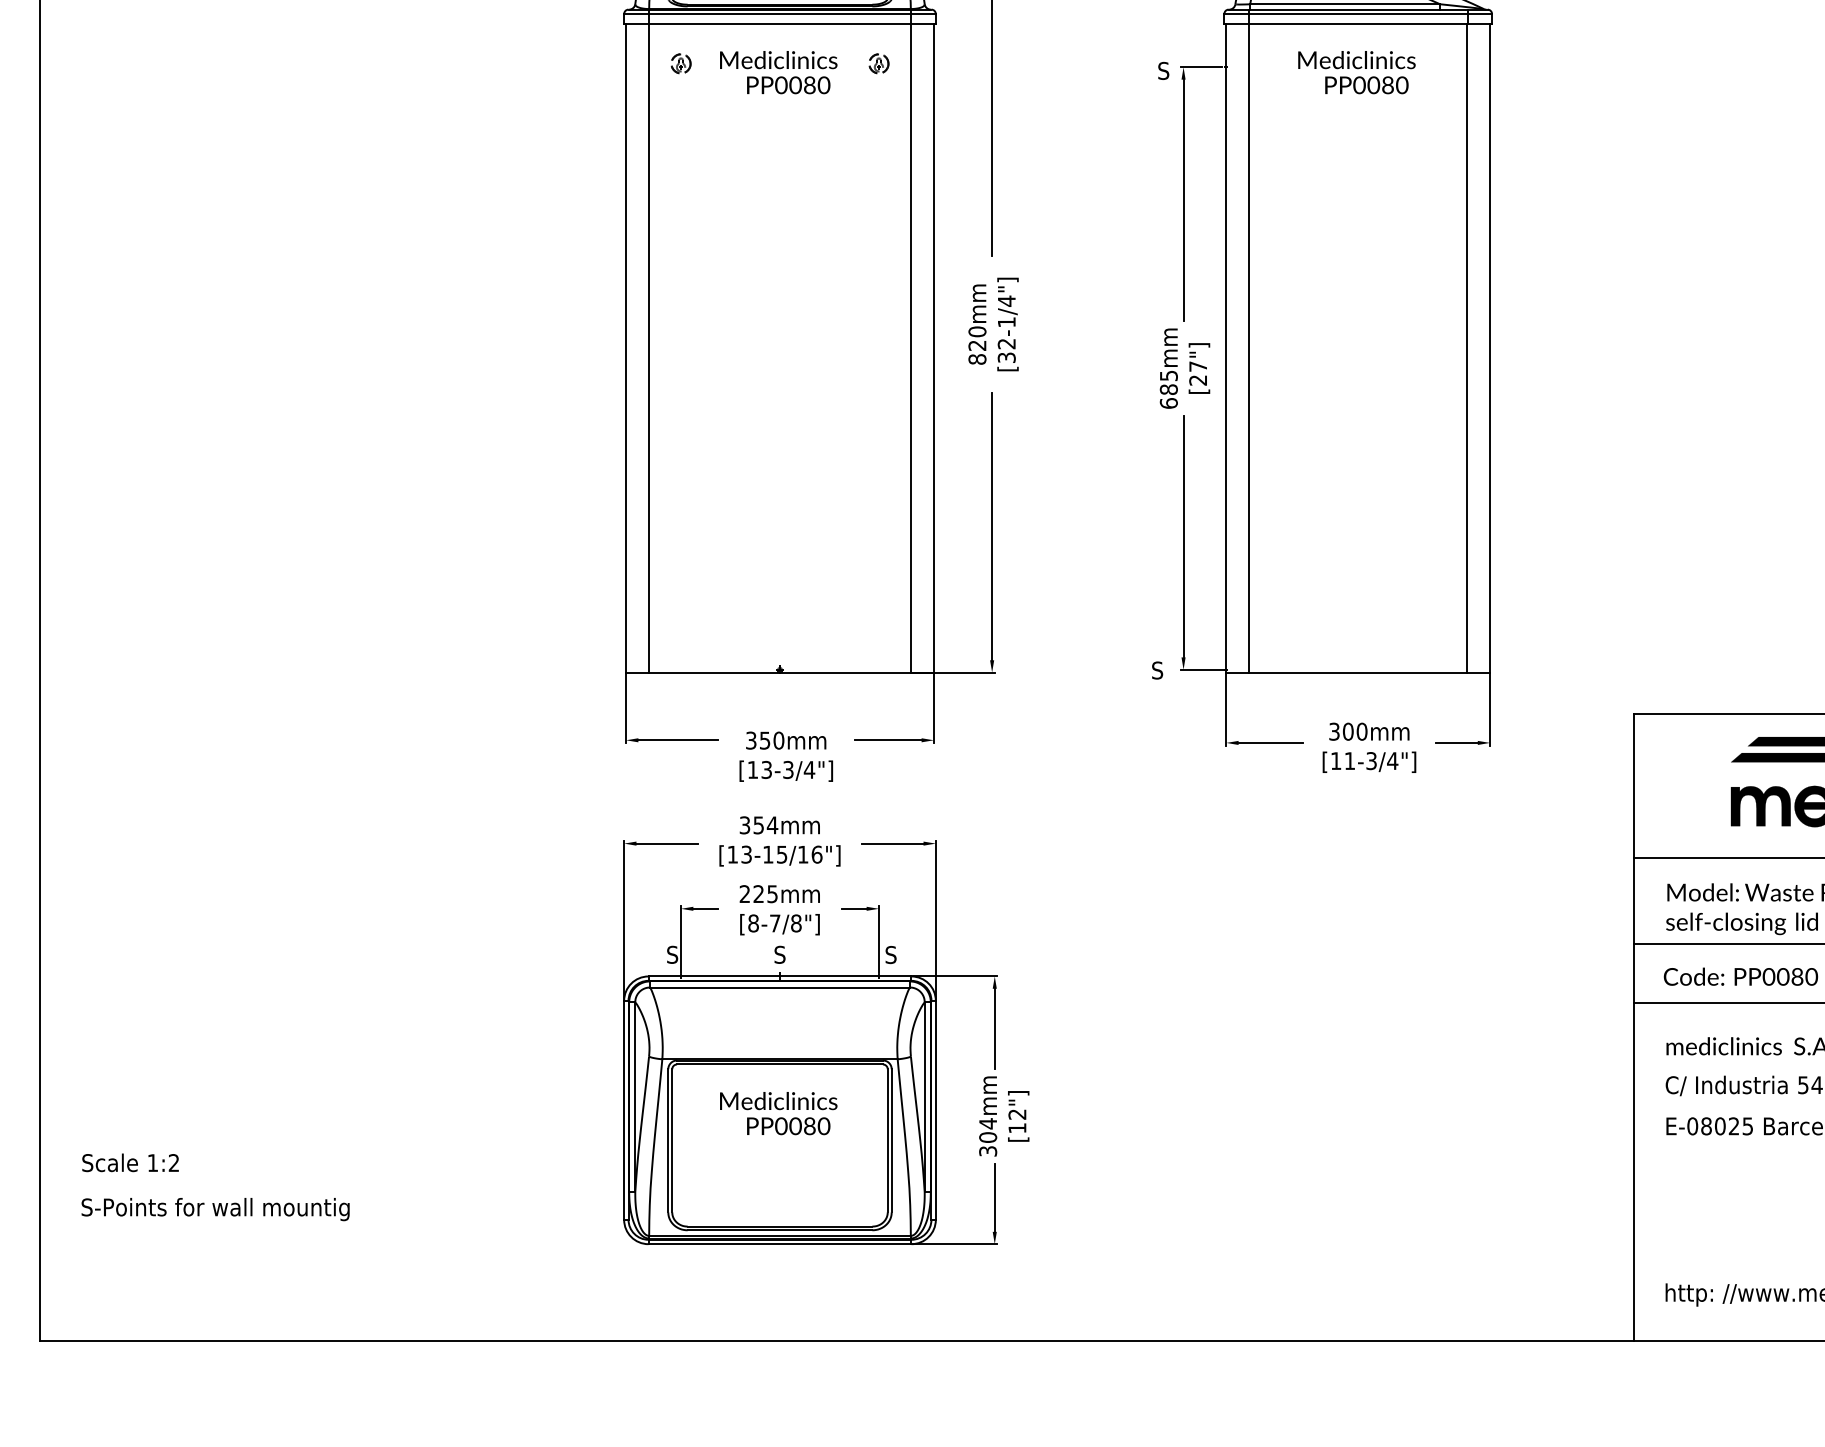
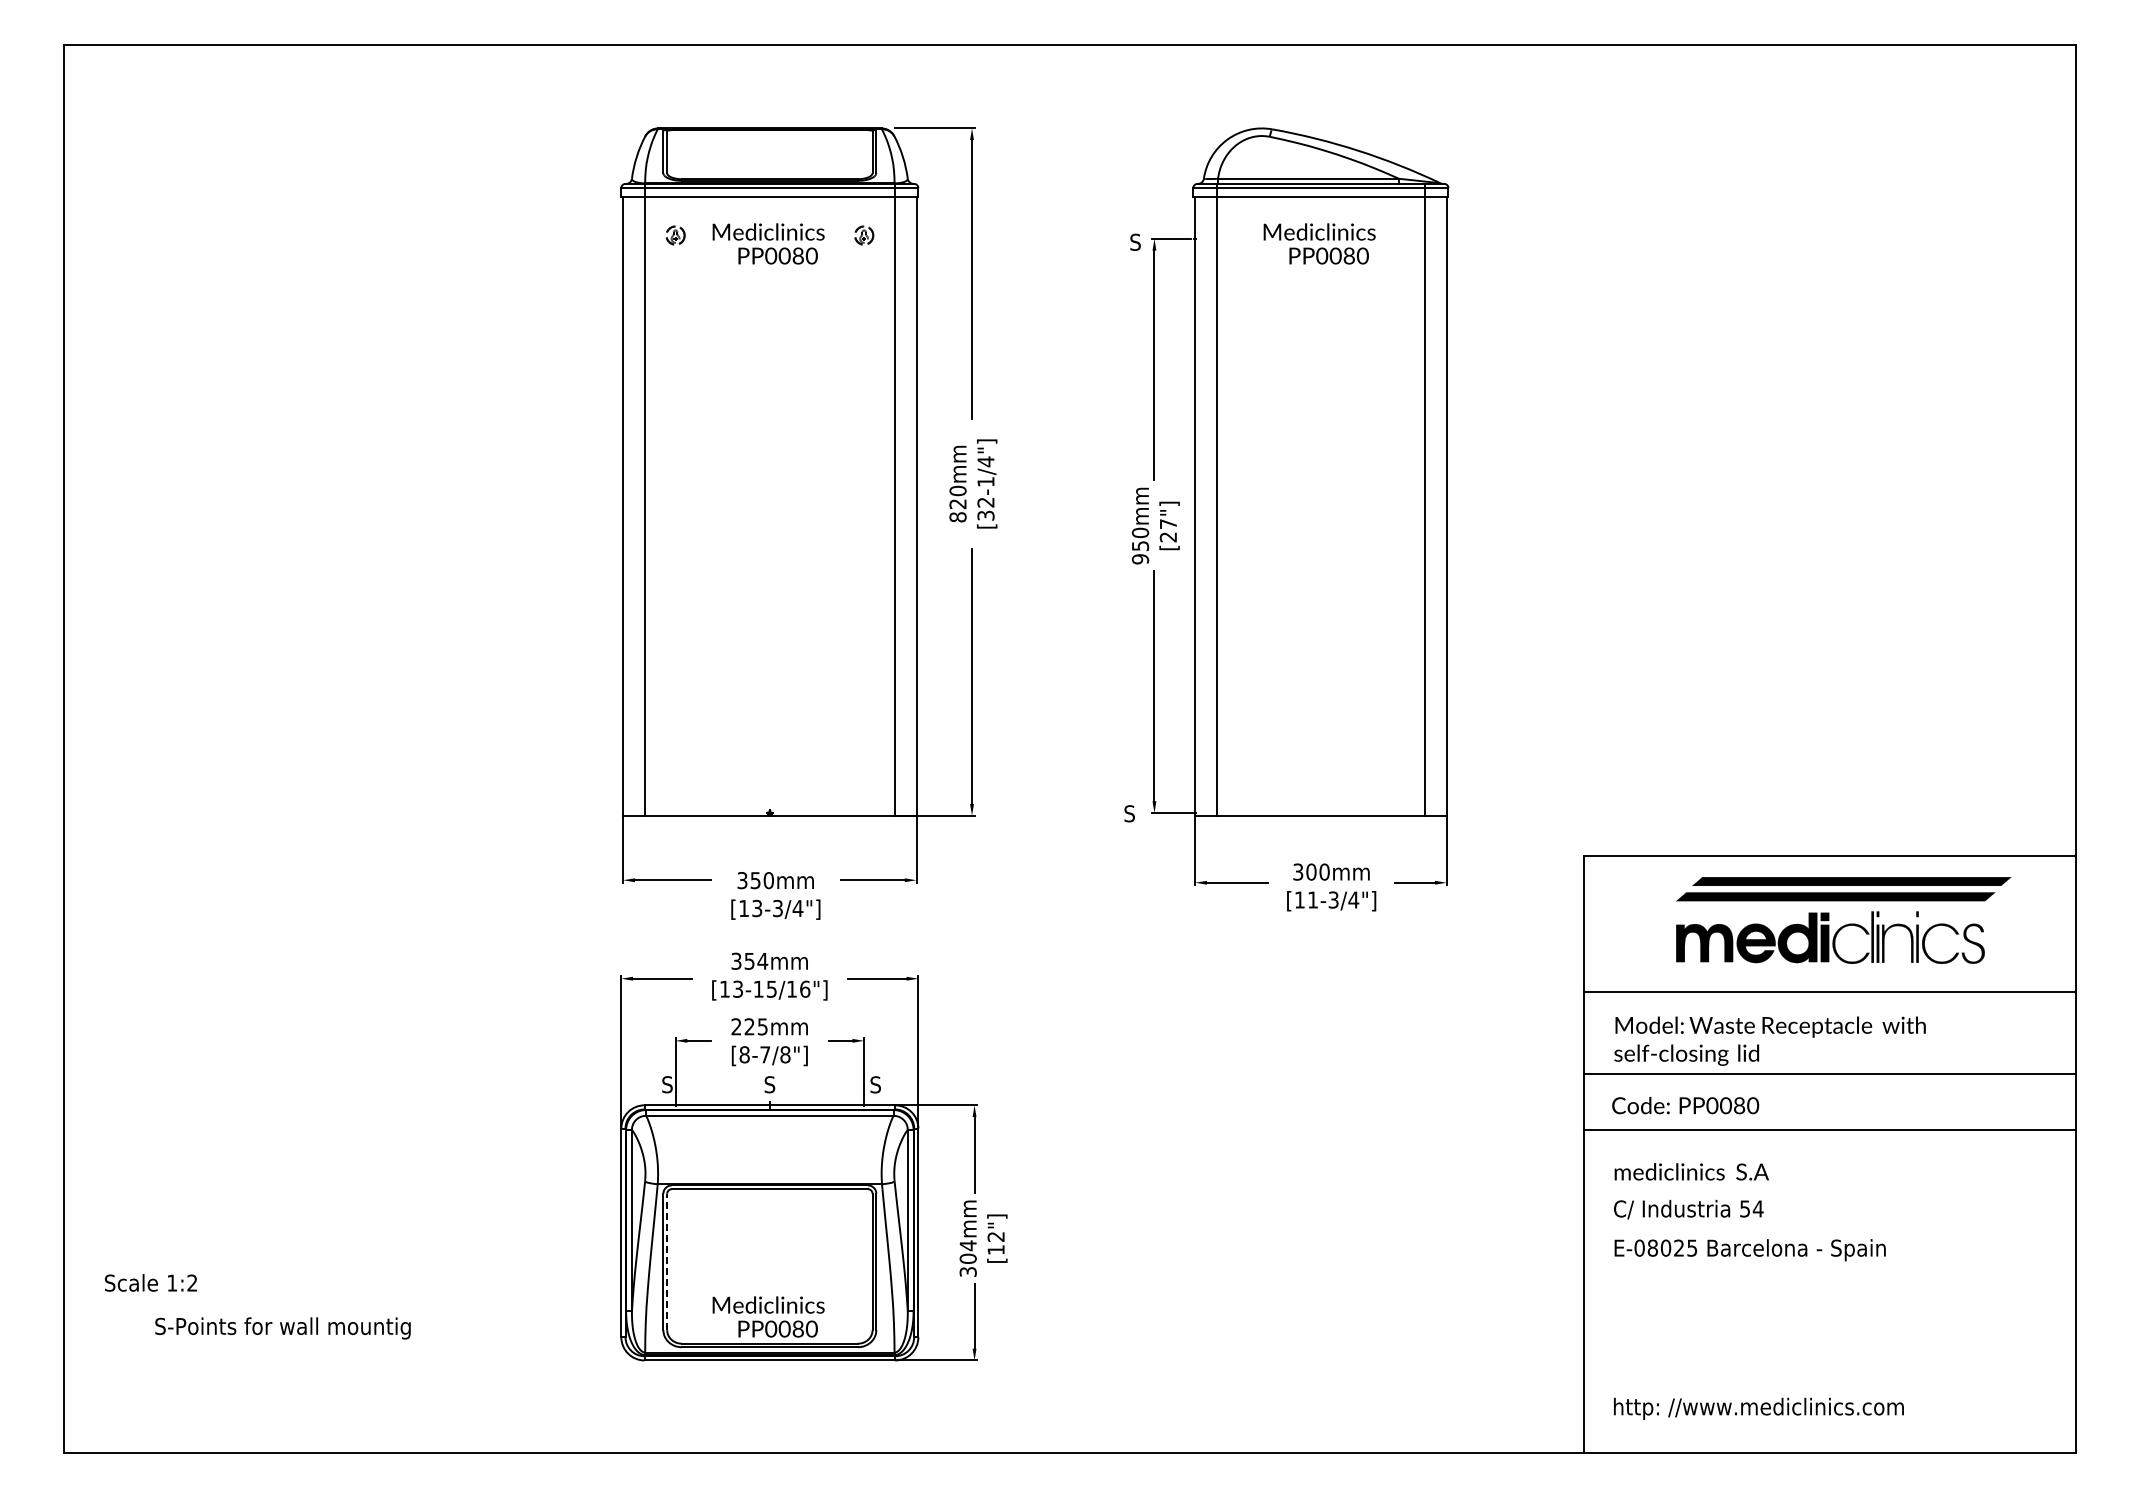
text: (1168, 389) -> (1140, 545), 685mm -> 950mm
text: (778, 1113) -> (768, 1316), moved
line: (672, 1140) -> (667, 1261), solid -> dashed
text: (215, 1209) -> (282, 1328), moved

